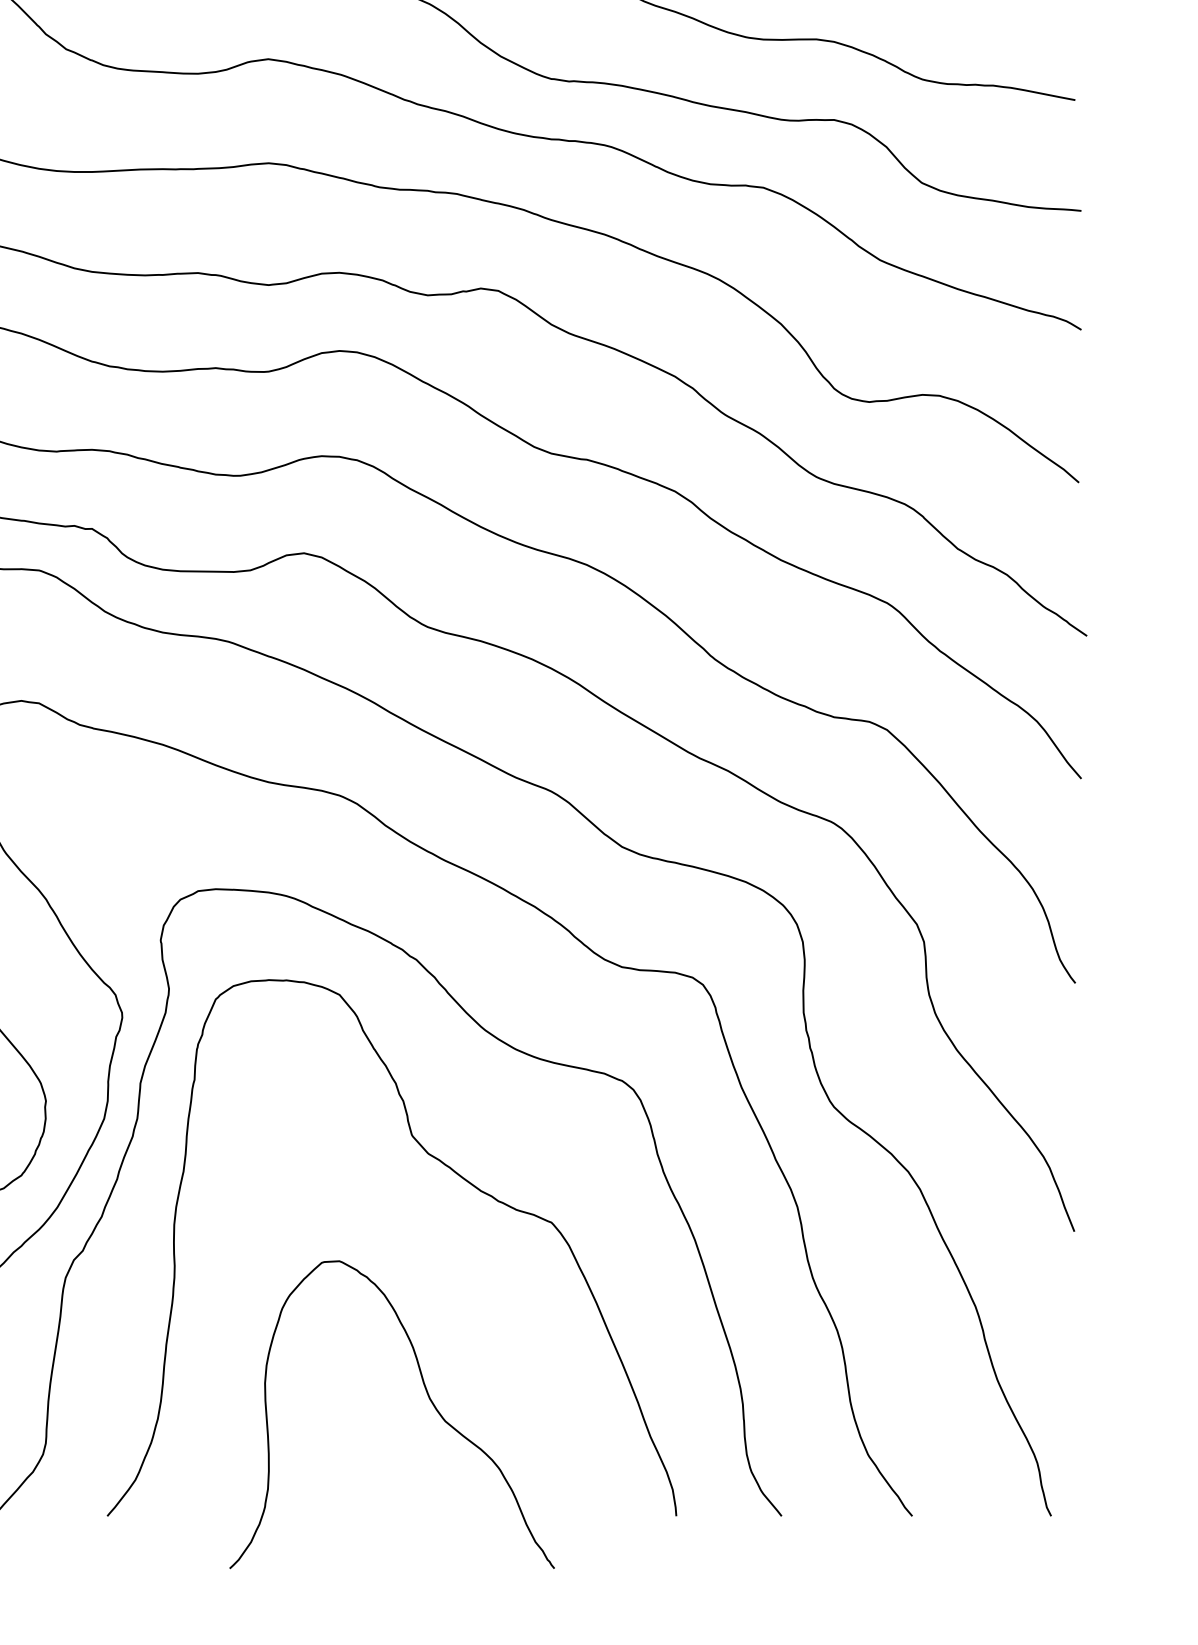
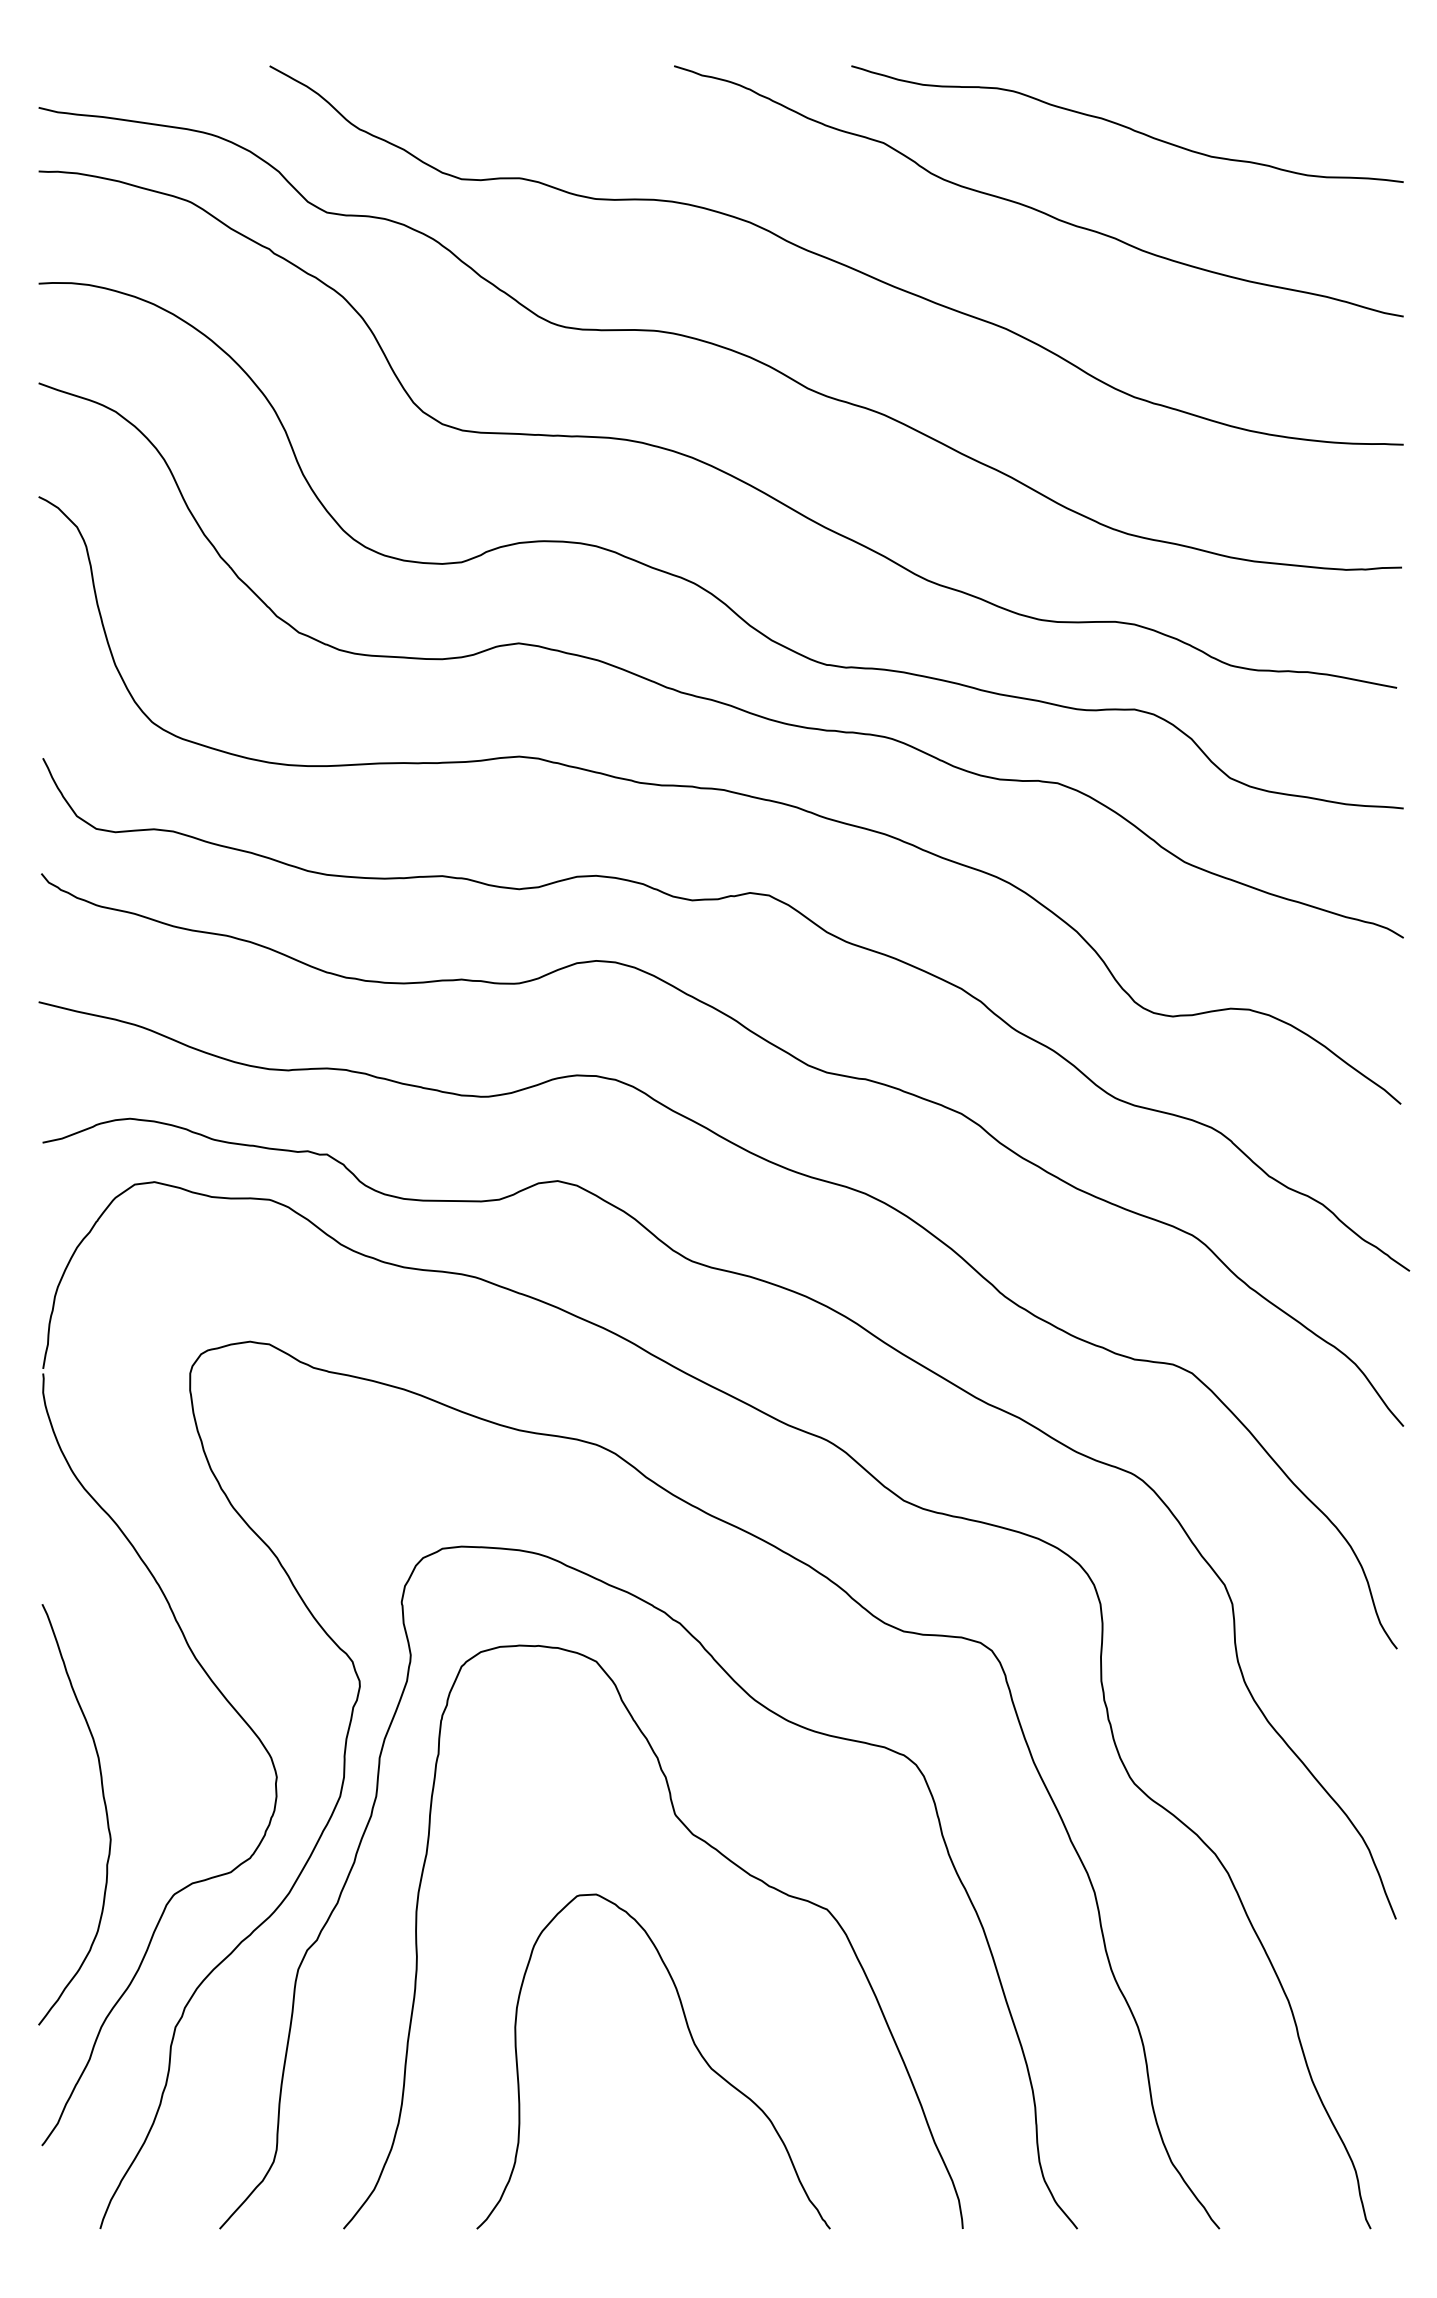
curve: (428, 1399) -> (693, 2044), moved

